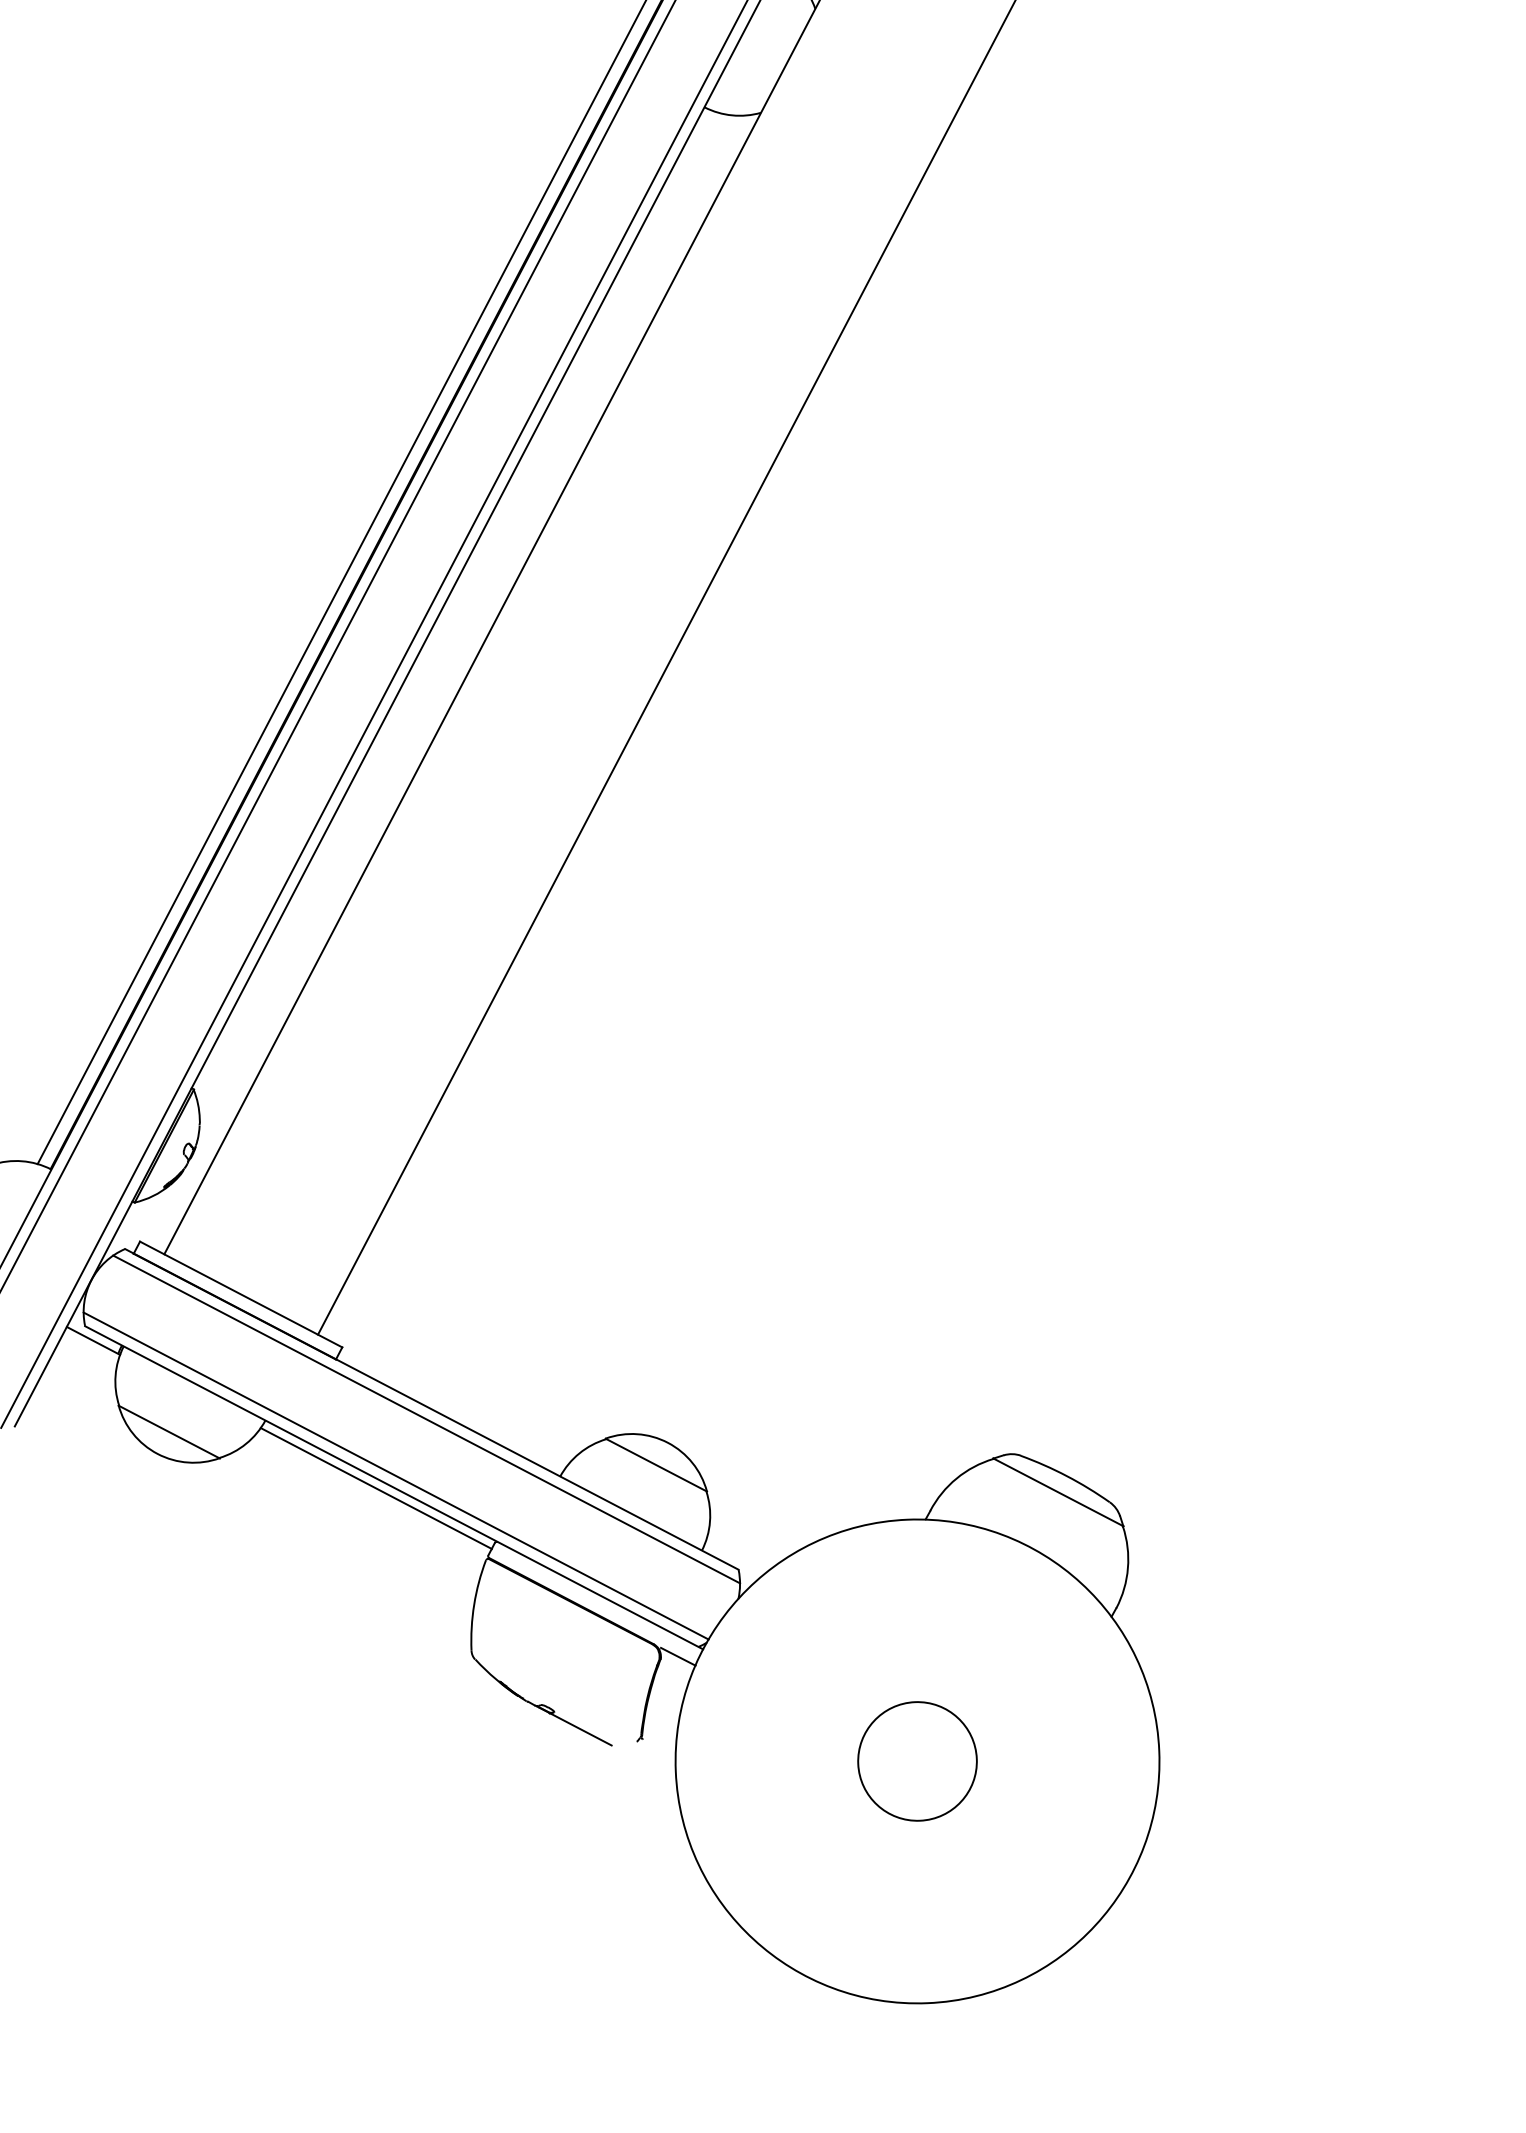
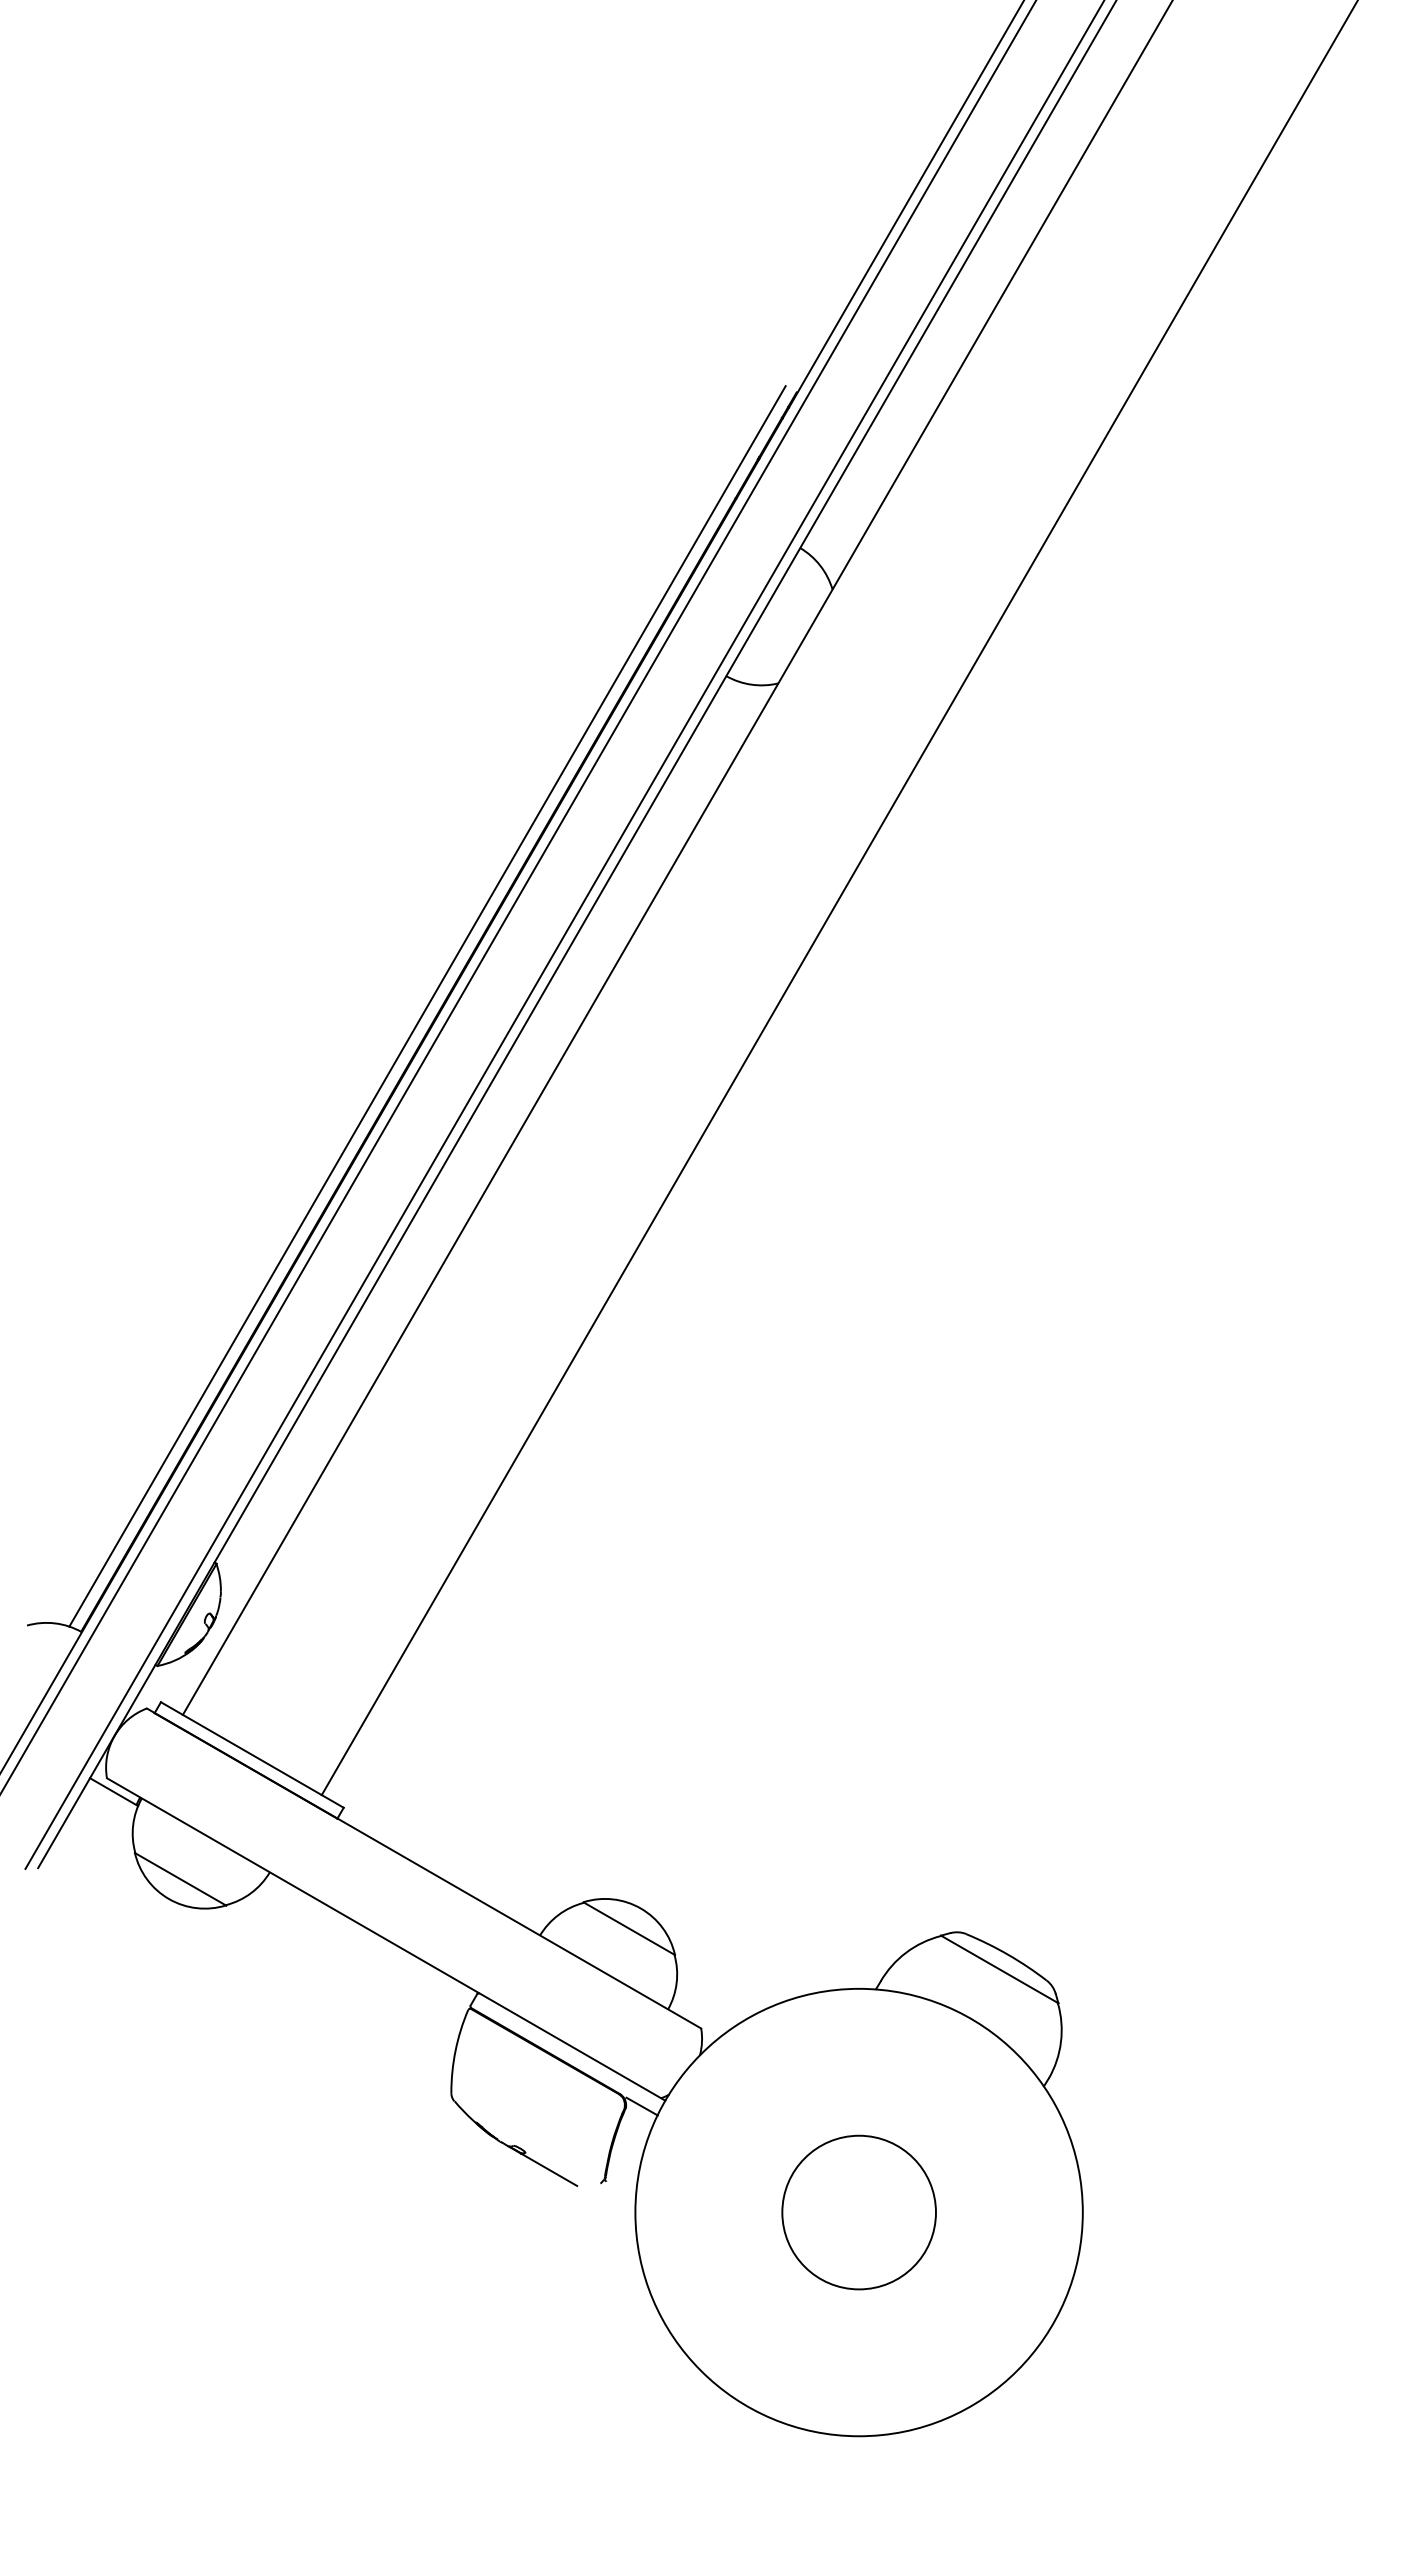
line: (426, 1419) -> (418, 1877), removed
line: (396, 1475) -> (388, 1928), removed
line: (376, 1488) -> (369, 1939), removed
circle: (916, 1761) -> (858, 2212), size x1.4

